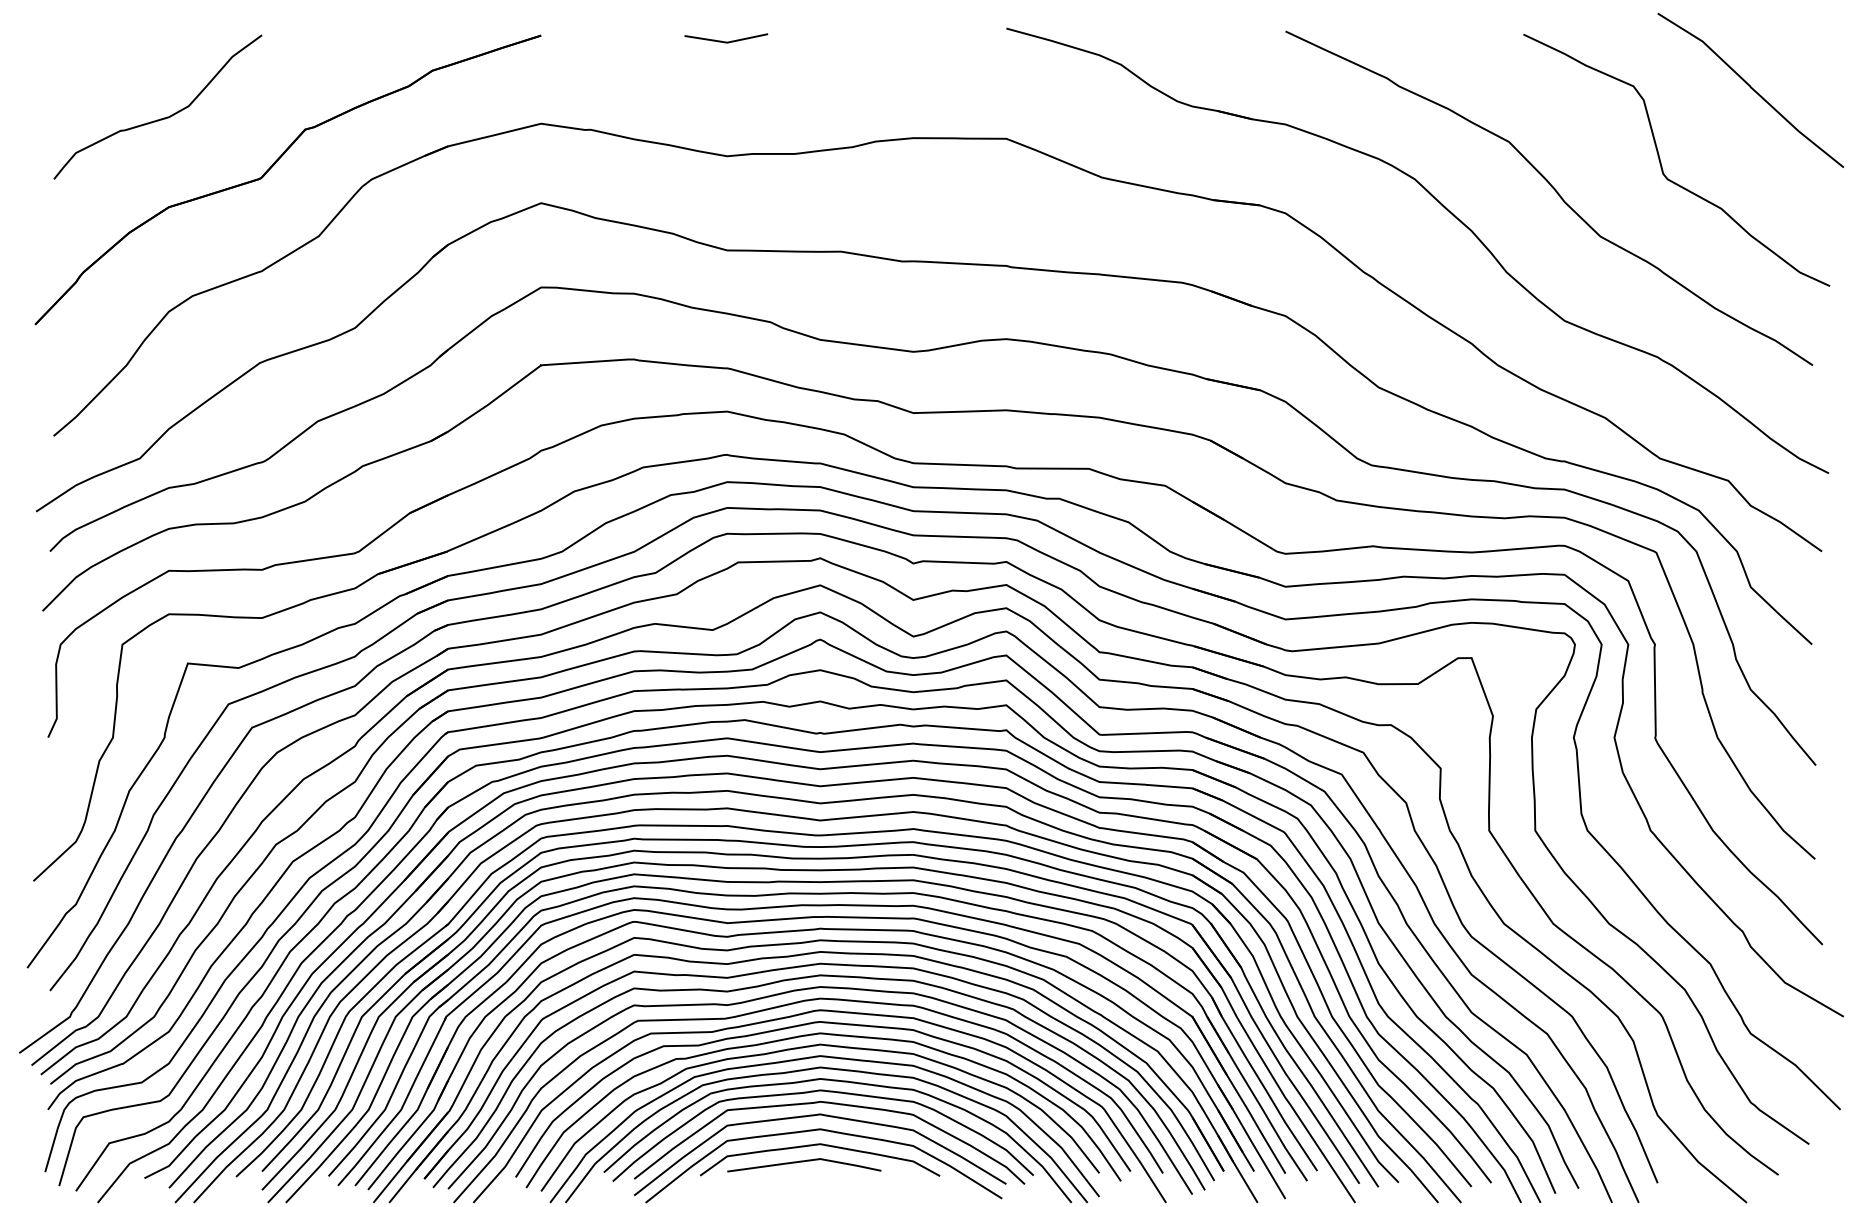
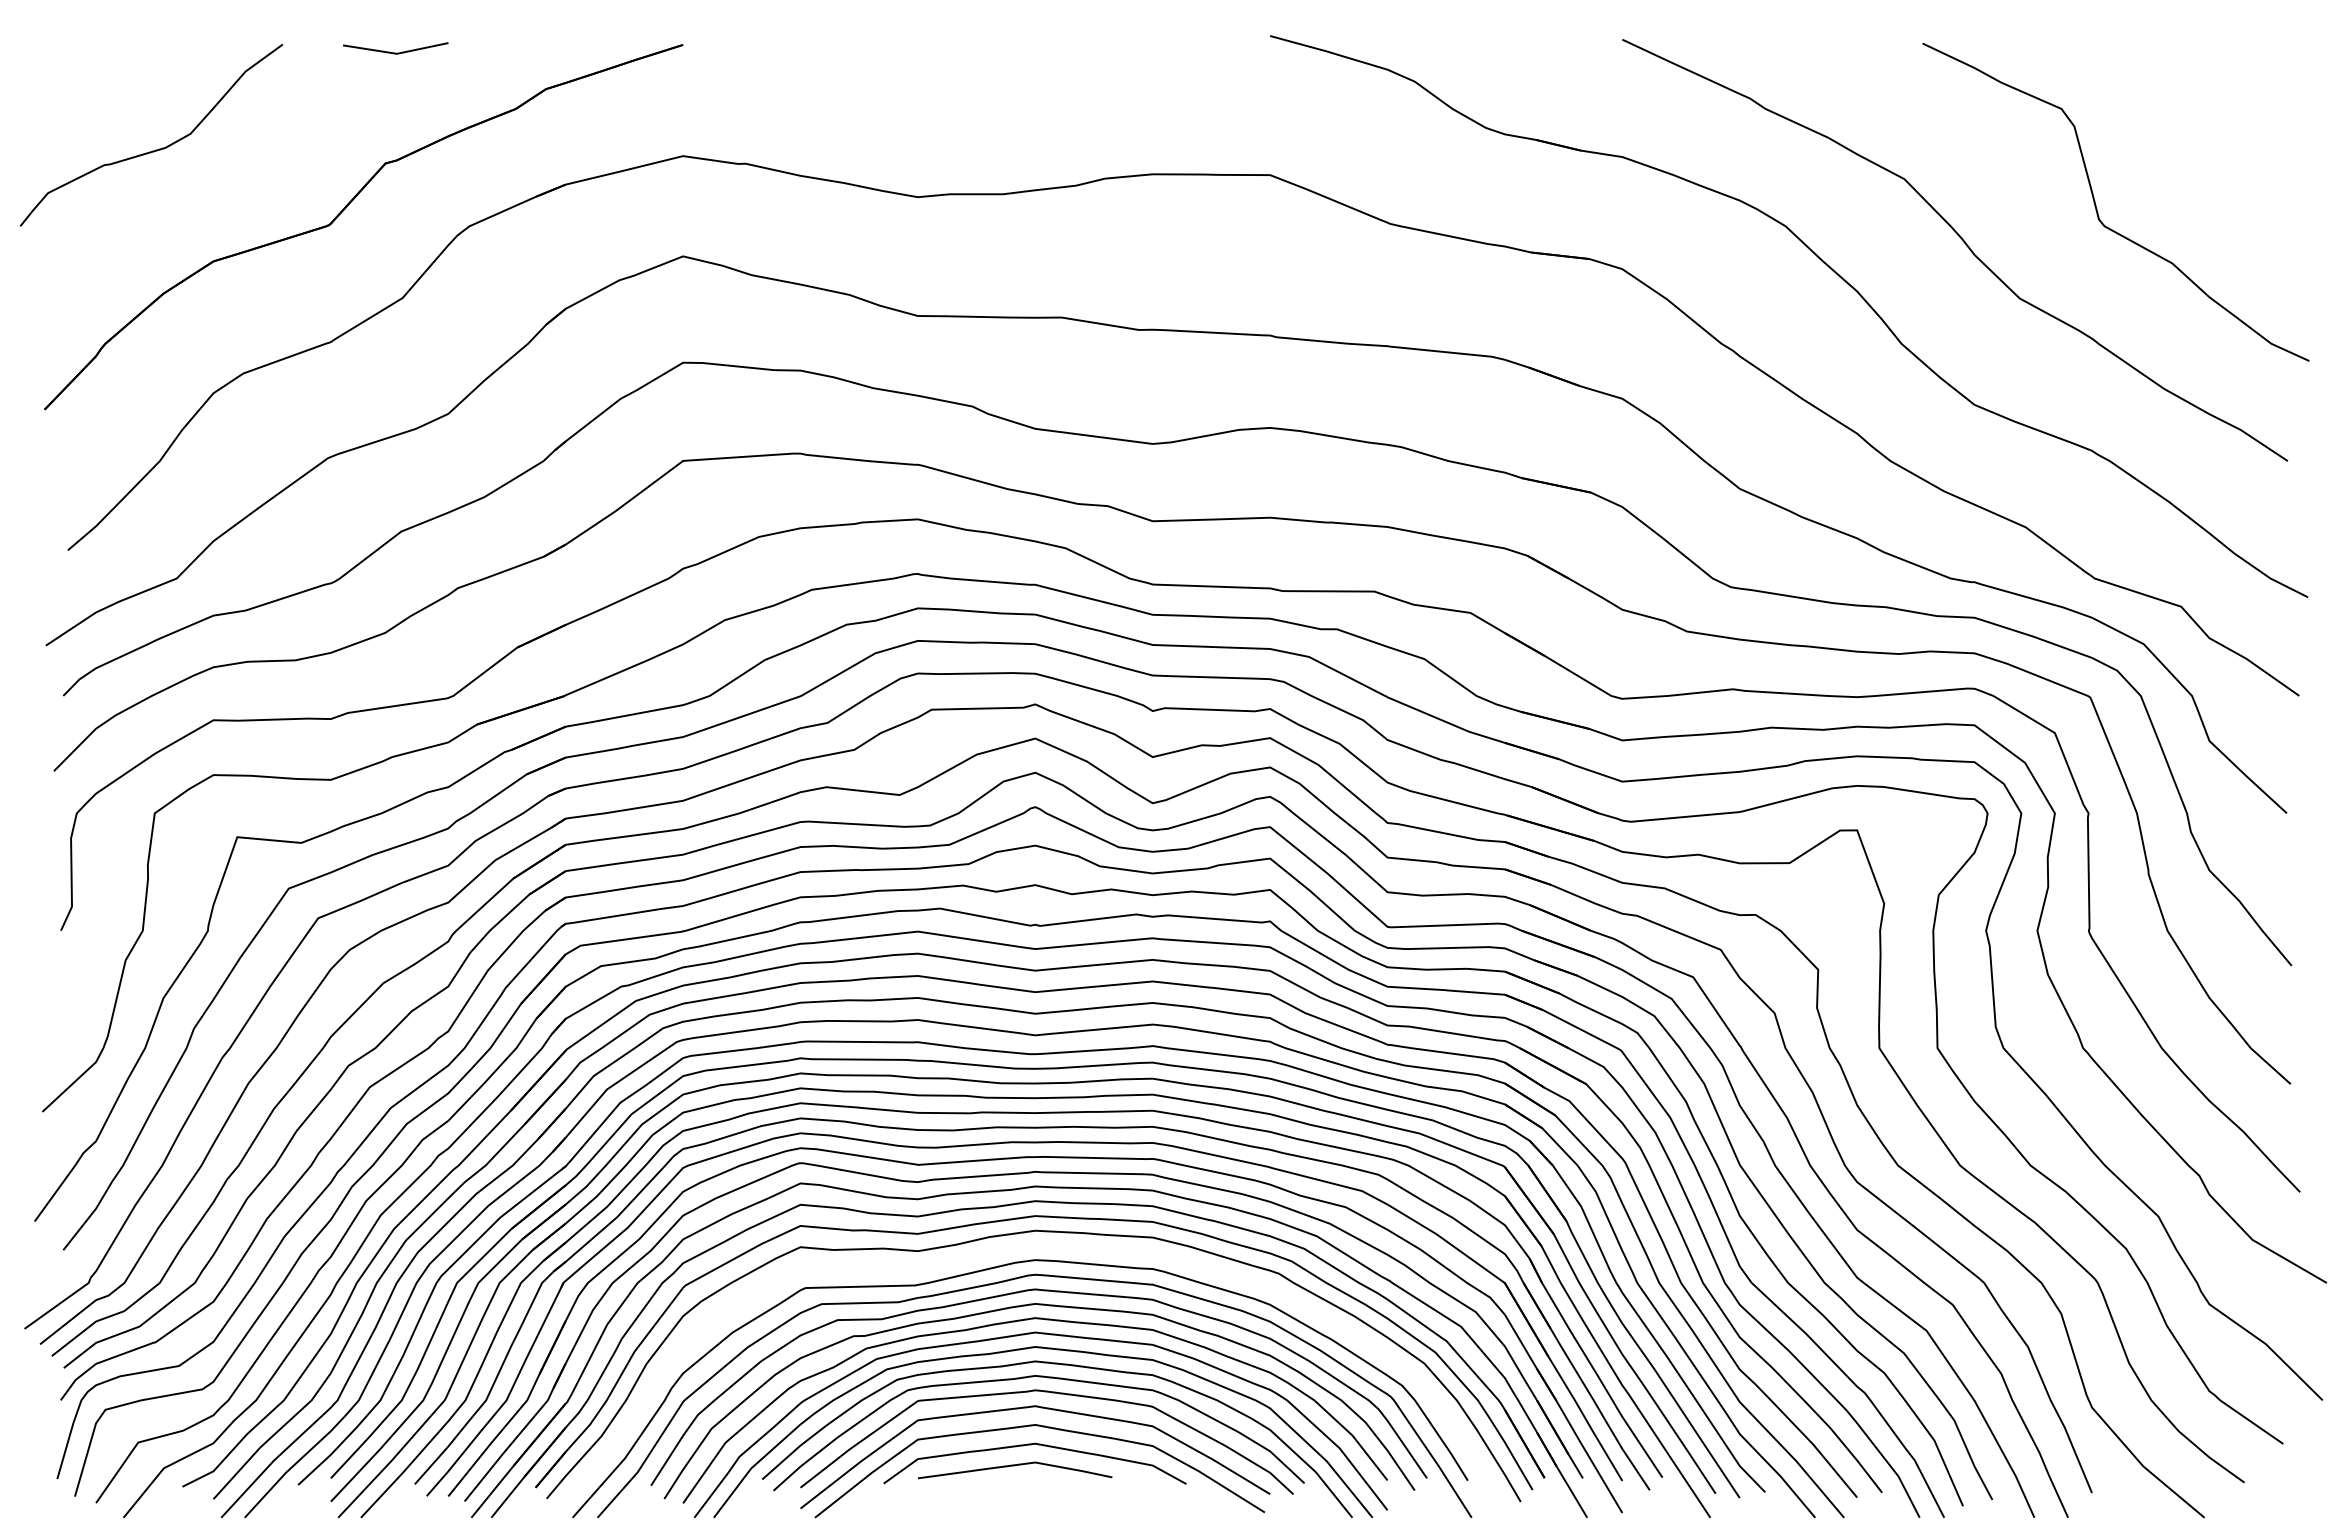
line: (726, 41) -> (395, 52), moved
curve: (1751, 89) -> (2210, 112), removed
curve: (161, 118) -> (155, 149), moved
curve: (804, 990) -> (1015, 1249), removed

